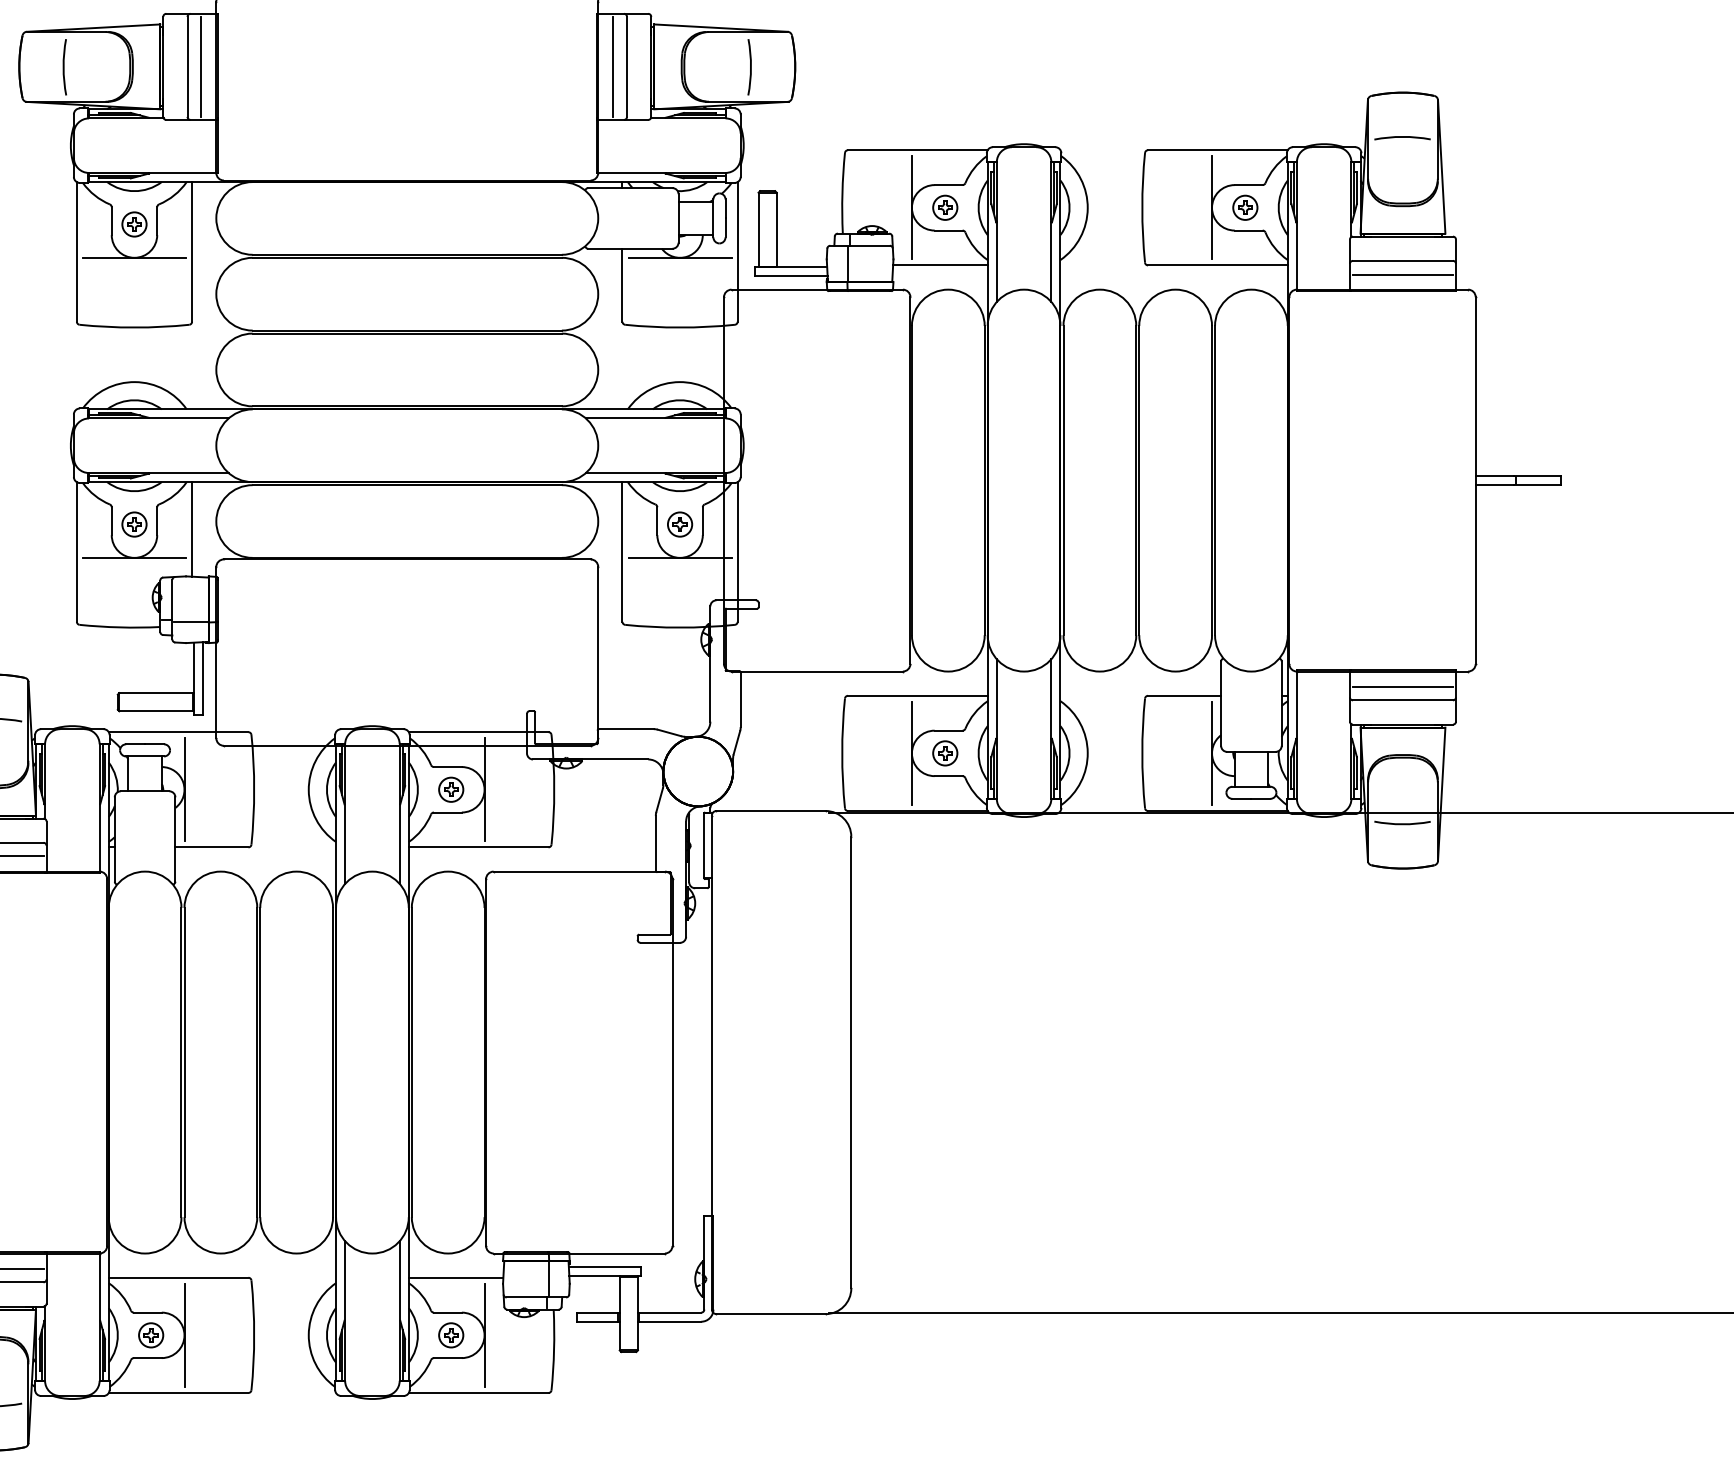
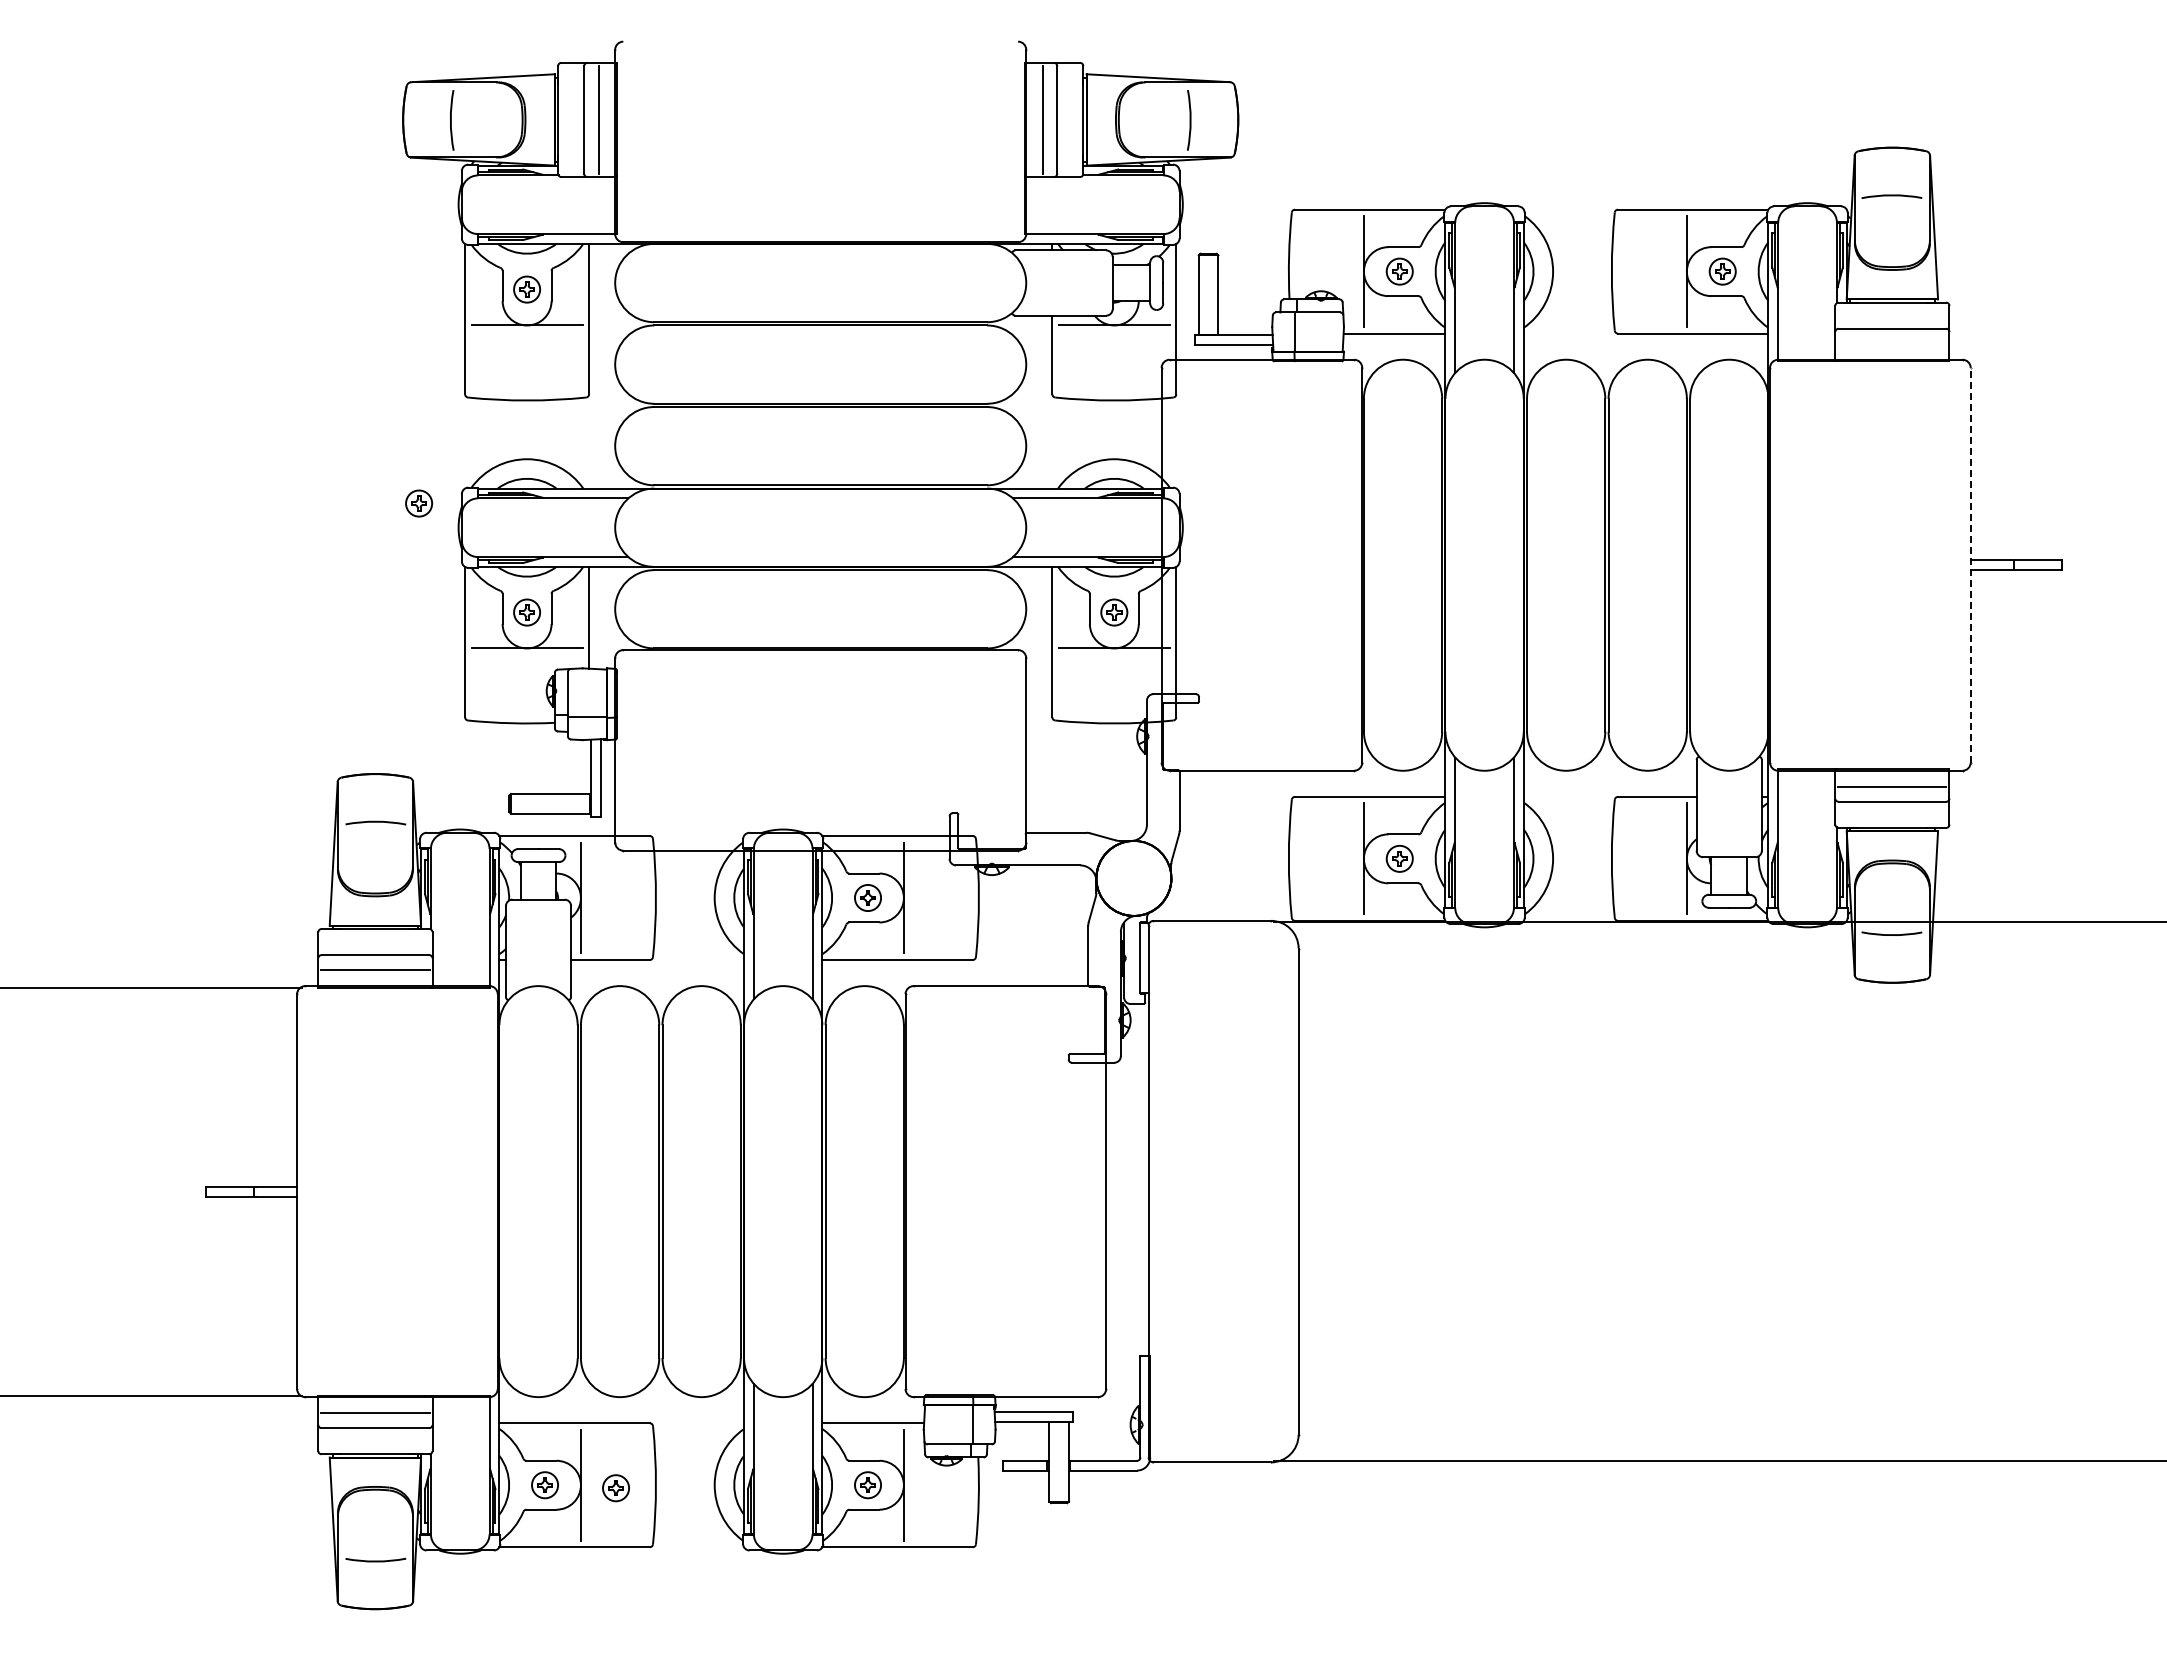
line: (1403, 274) -> (1892, 343), removed
part: (33, 423) -> (418, 503), added
line: (1475, 479) -> (1970, 564), solid -> dashed
part: (216, 1338) -> (615, 1488), added

